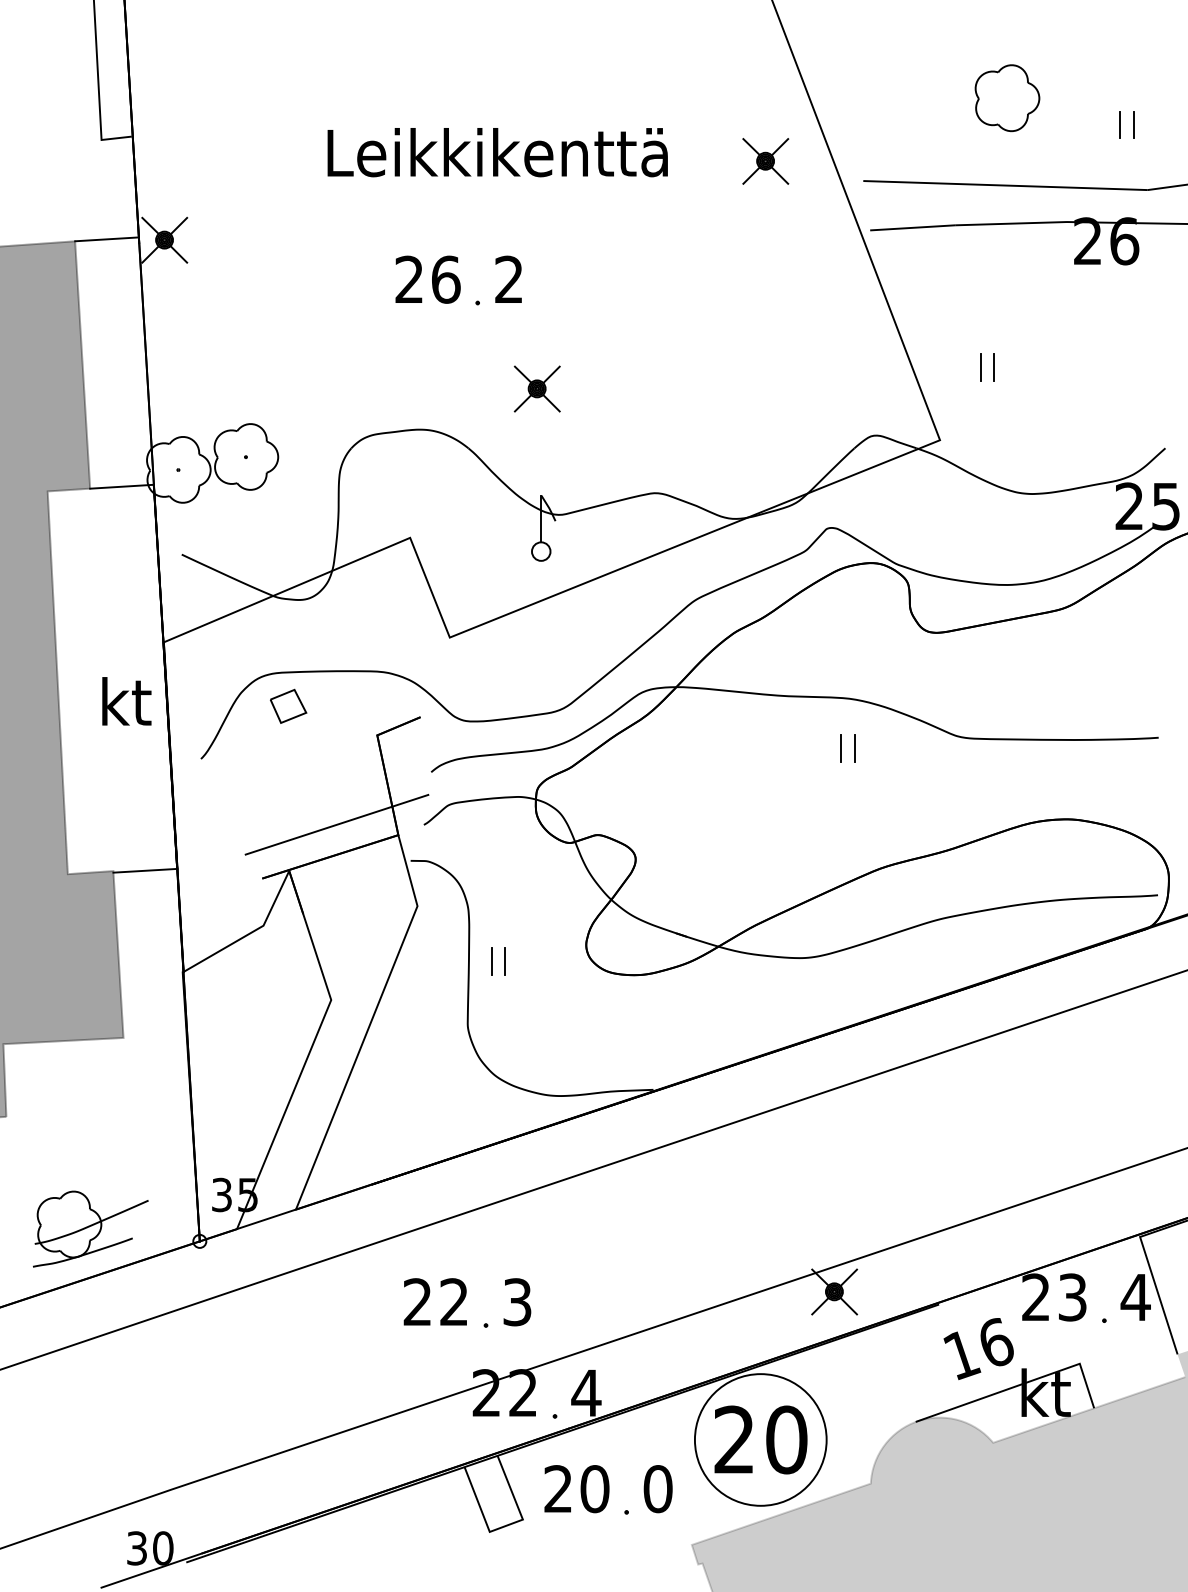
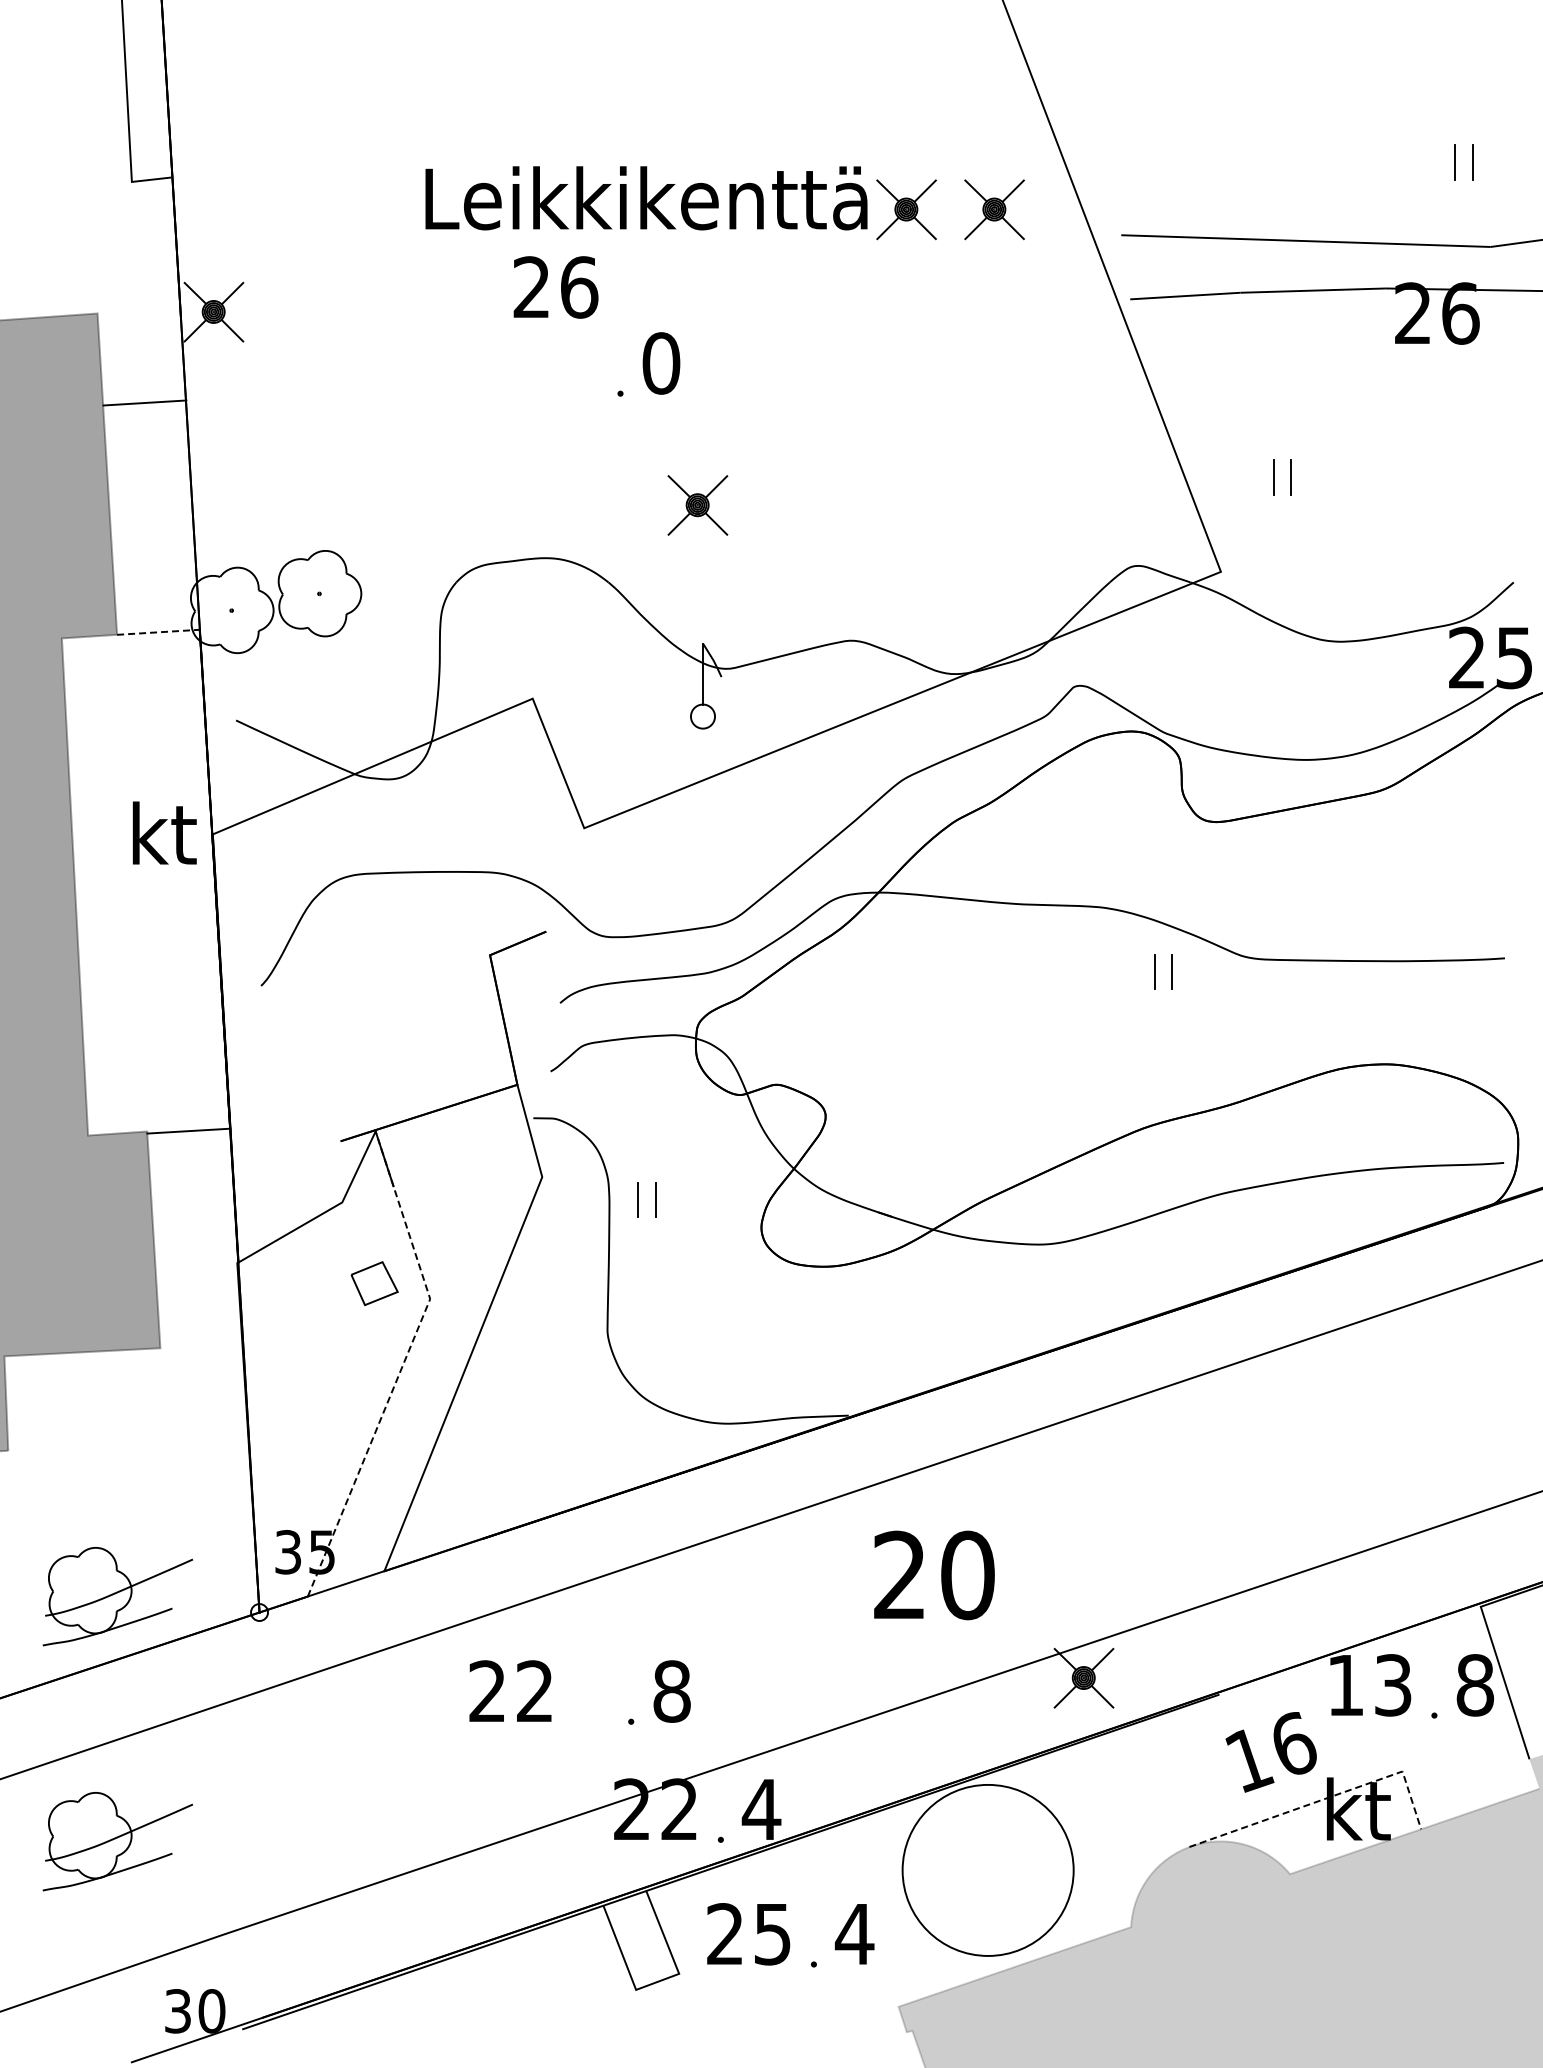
part: (1007, 98) -> (1308, 127), removed
part: (697, 161) -> (906, 209), added
line: (106, 238) -> (144, 402), moved
text: (427, 279) -> (555, 287), moved
text: (509, 279) -> (661, 363), 2 -> 0
line: (122, 486) -> (159, 632), solid -> dashed
text: (126, 700) -> (164, 832), moved
part: (288, 706) -> (374, 1283), moved
part: (841, 747) -> (1155, 971), moved
line: (336, 824) -> (437, 1071), removed
part: (491, 961) -> (638, 1199), moved
line: (310, 1050) -> (403, 1364), solid -> dashed
text: (1035, 1296) -> (1344, 1684), 23 -> 13
text: (1135, 1297) -> (1474, 1685), 4 -> 8
text: (435, 1301) -> (510, 1690), moved
text: (517, 1302) -> (671, 1691), 3 -> 8
line: (1020, 1384) -> (1325, 1798), solid -> dashed
part: (90, 1417) -> (117, 1841), added
text: (761, 1440) -> (934, 1575), moved
text: (594, 1489) -> (772, 1934), 20 -> 25
text: (657, 1489) -> (854, 1934), 0 -> 4

